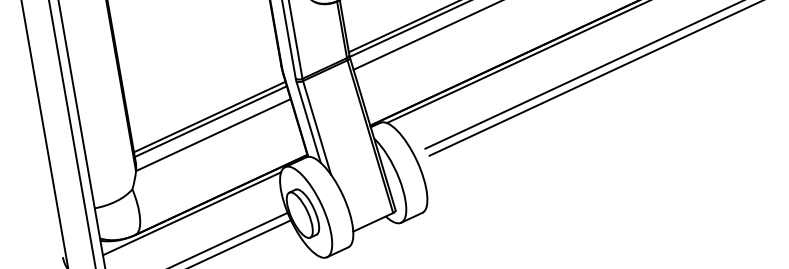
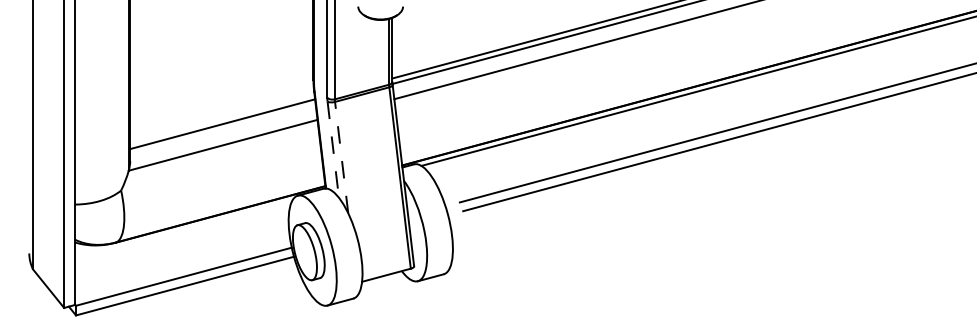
line: (210, 121) -> (222, 129), removed
line: (308, 123) -> (333, 150), solid -> dashed
line: (316, 127) -> (341, 157), solid -> dashed
line: (191, 213) -> (183, 229), removed

